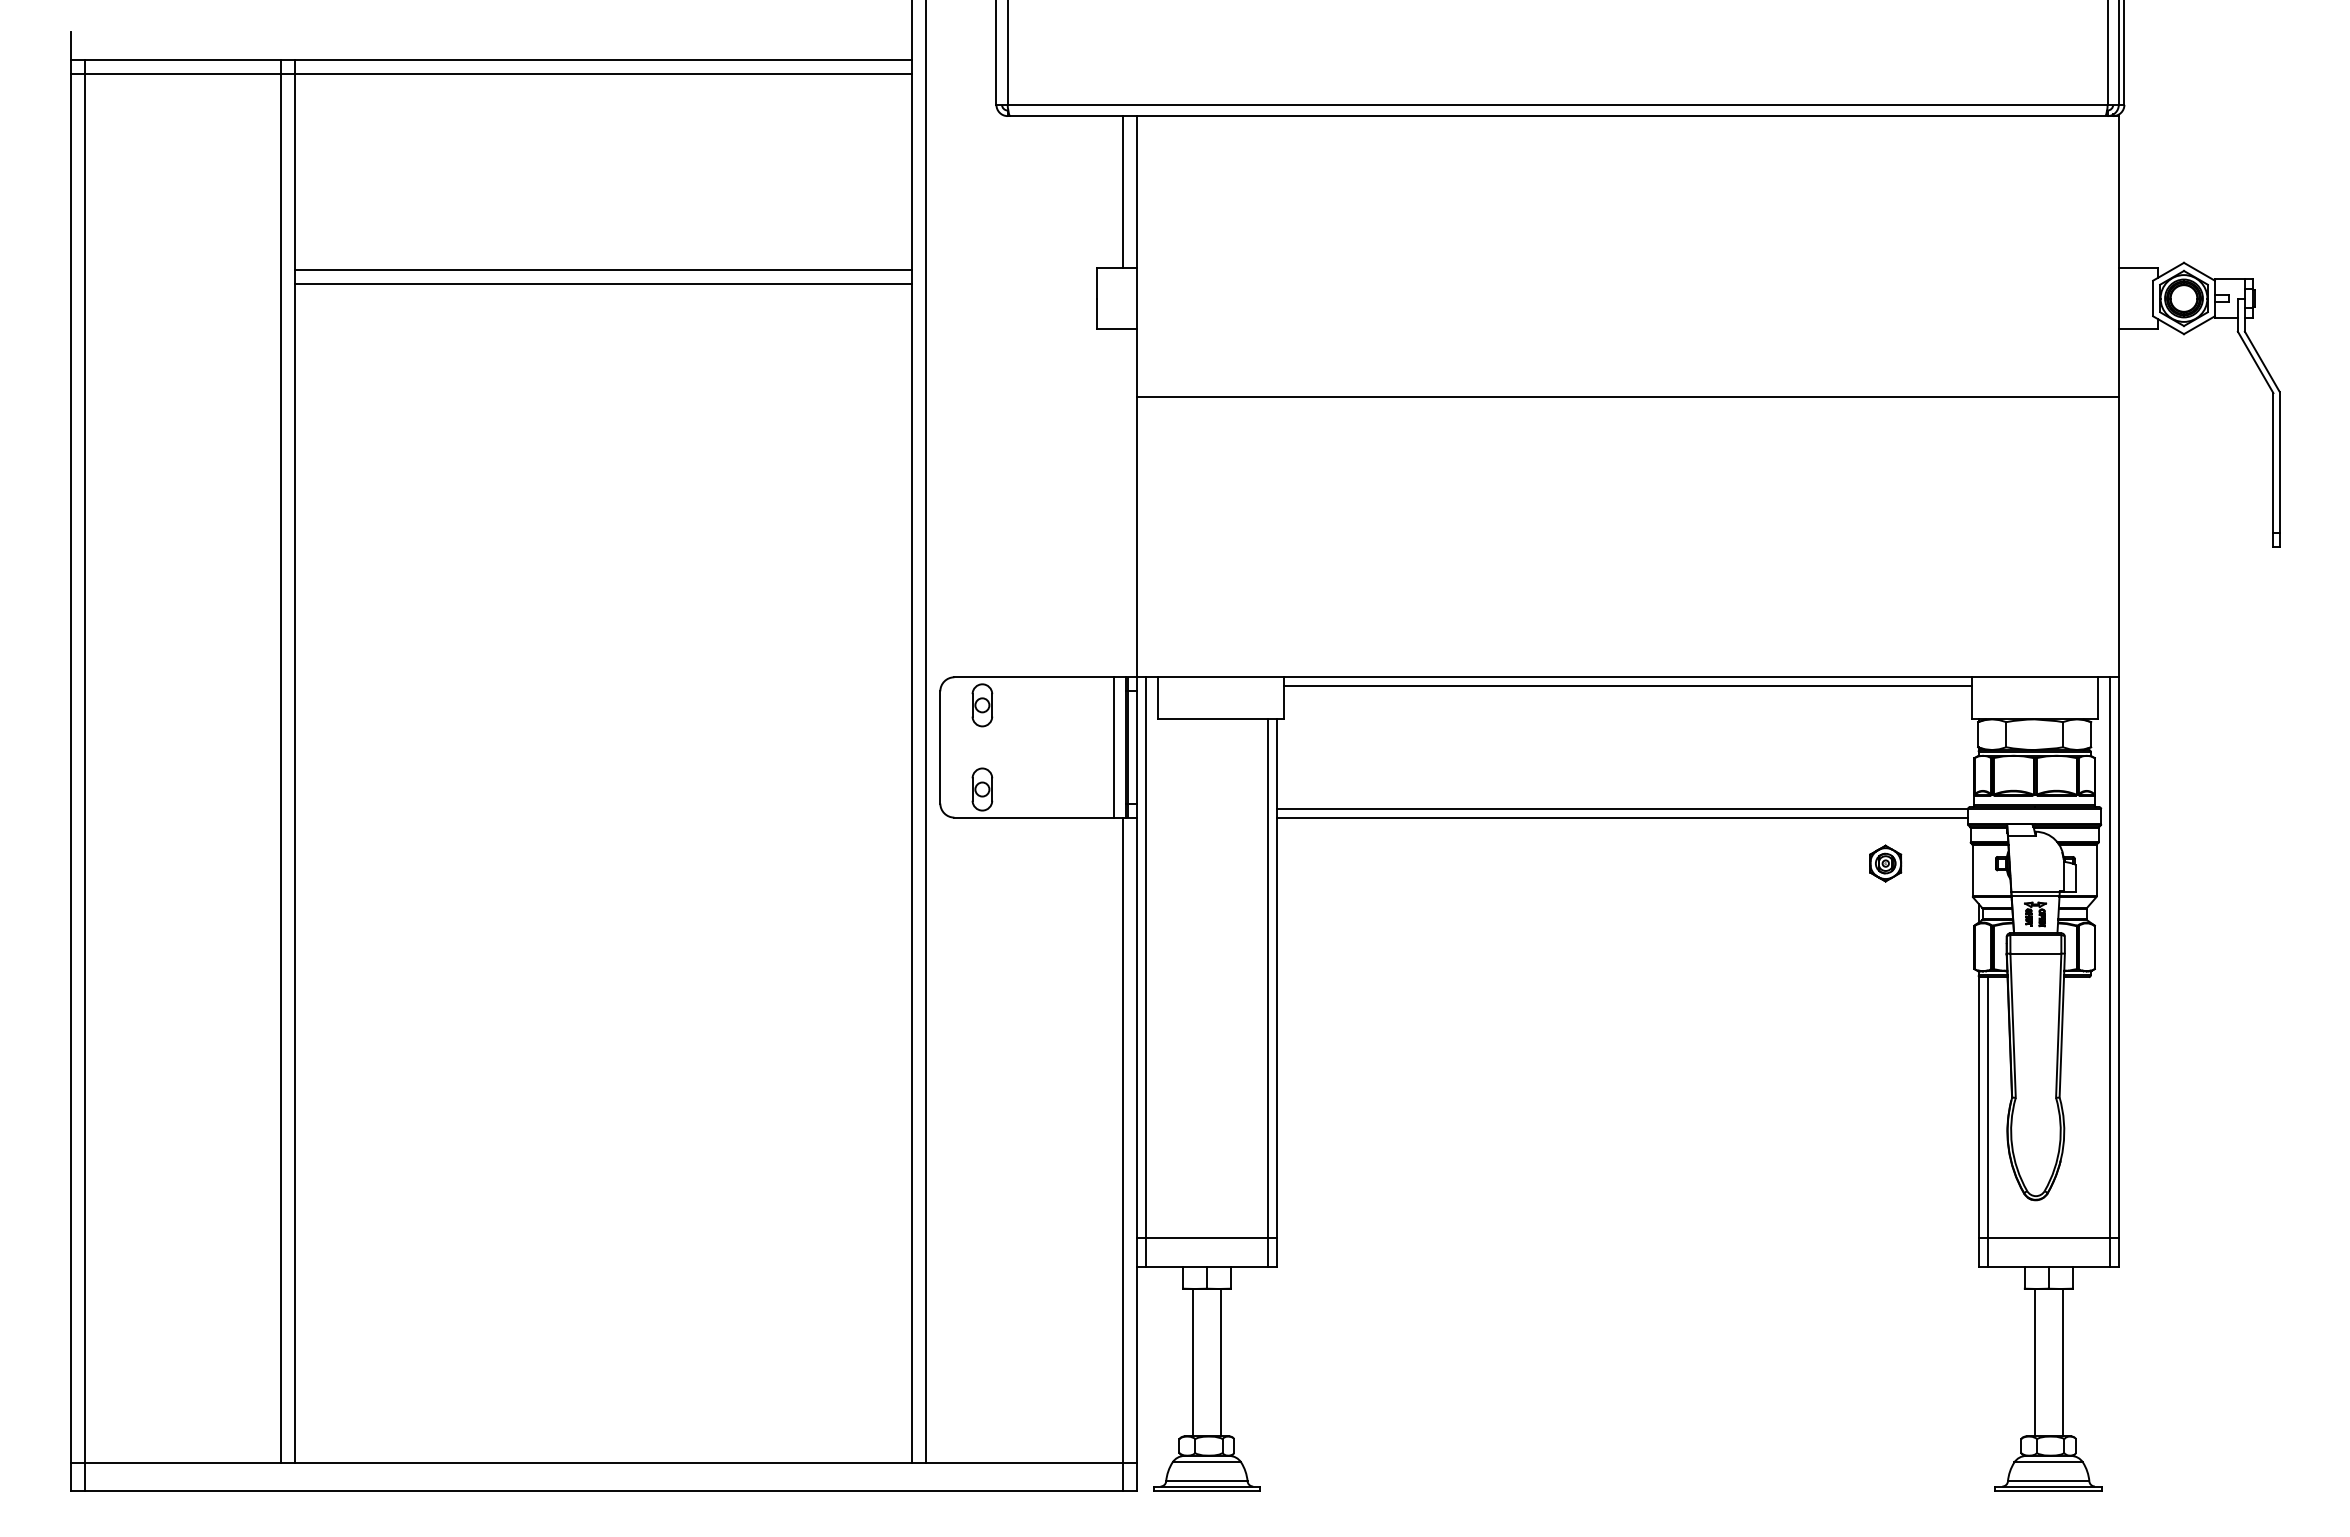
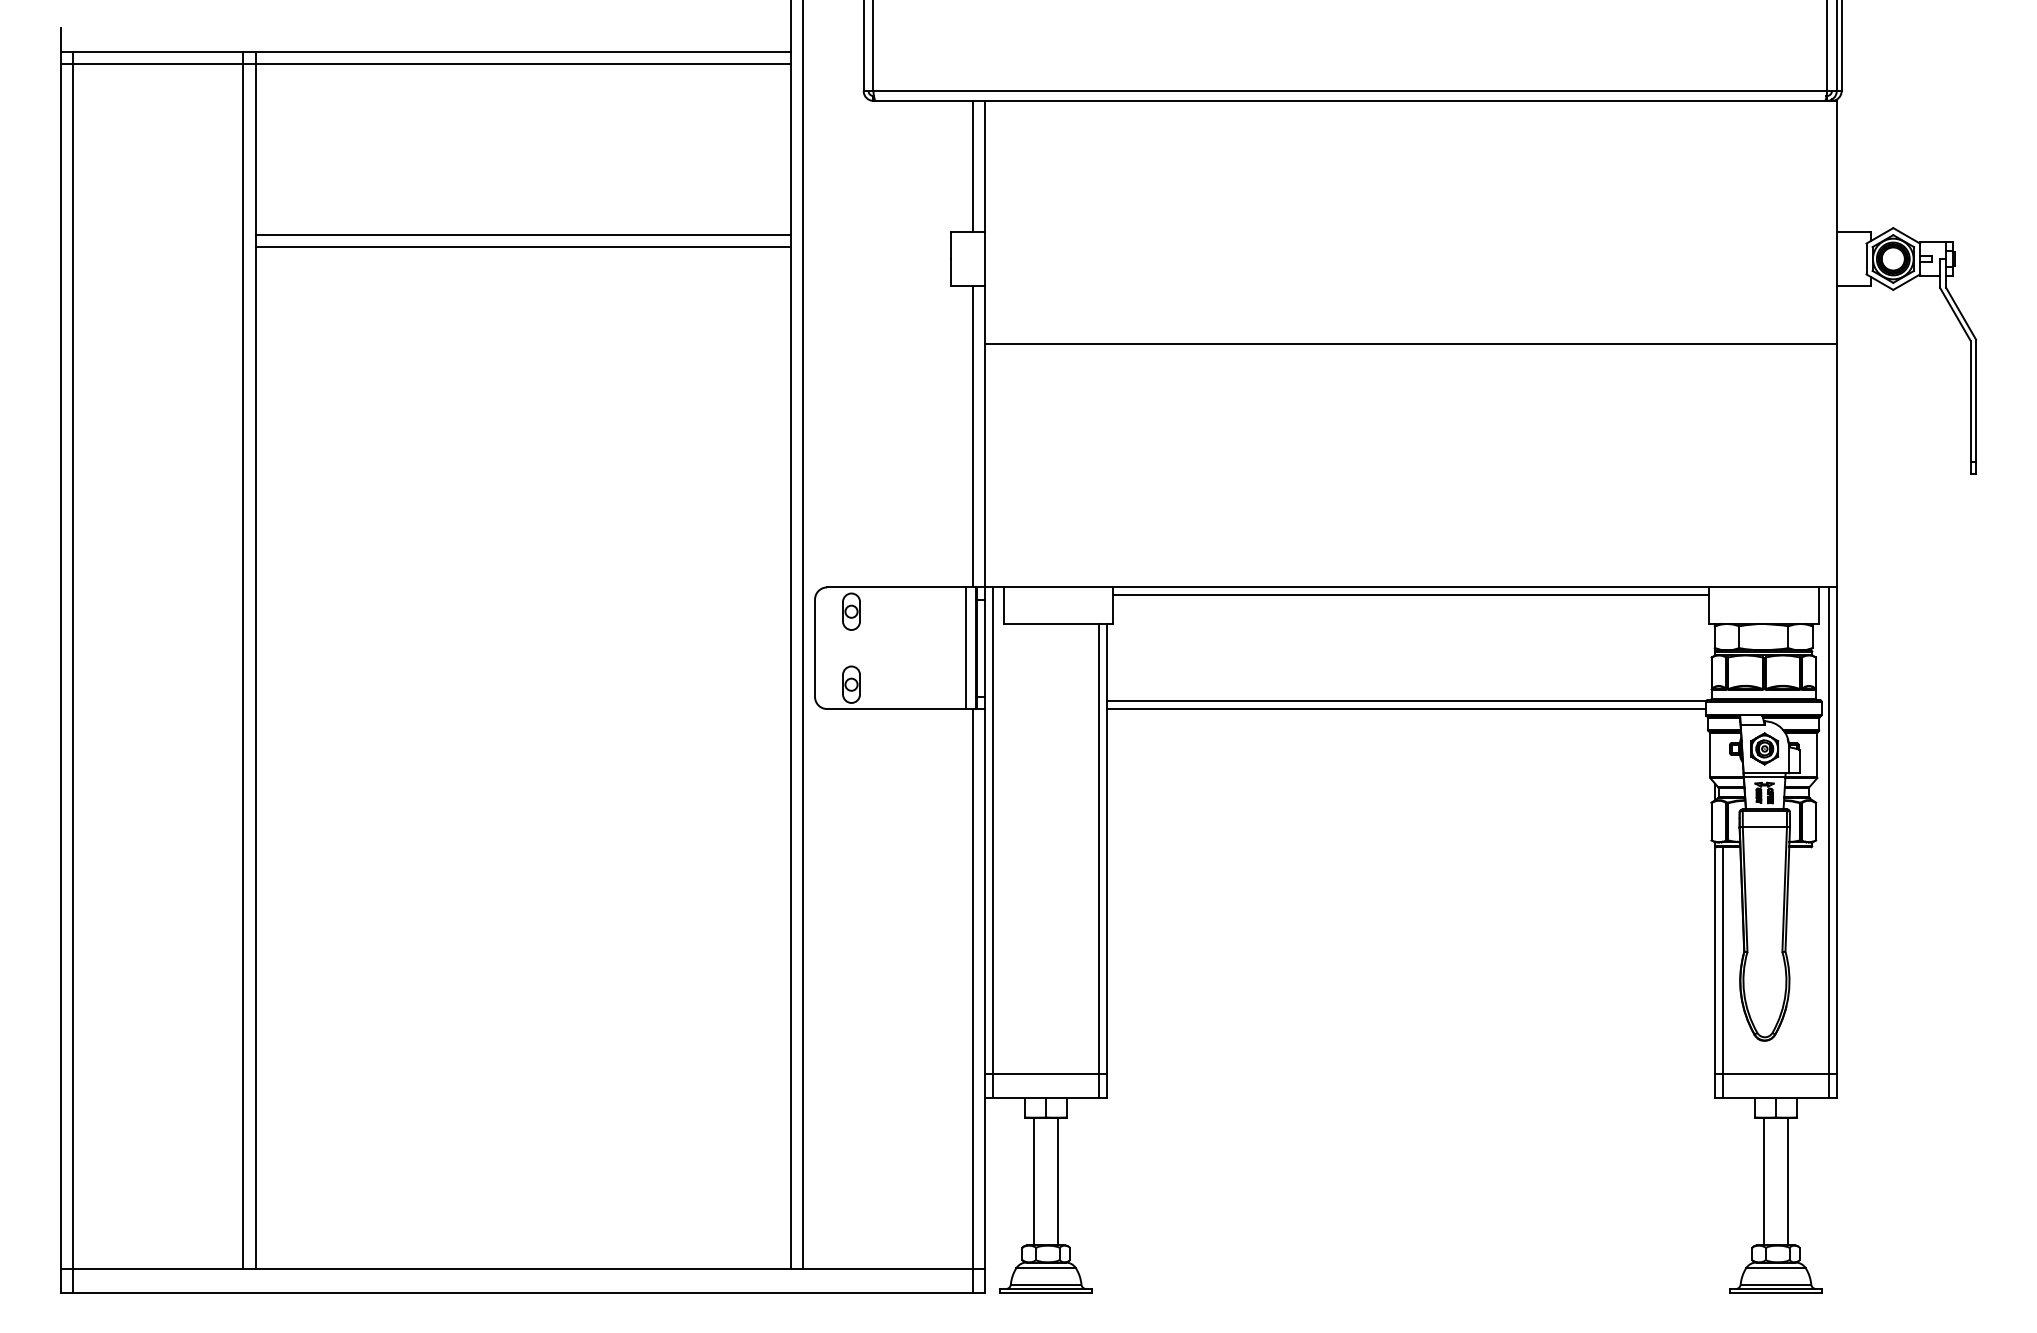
line: (1122, 503) -> (972, 436), added
part: (1885, 863) -> (1764, 748), moved

